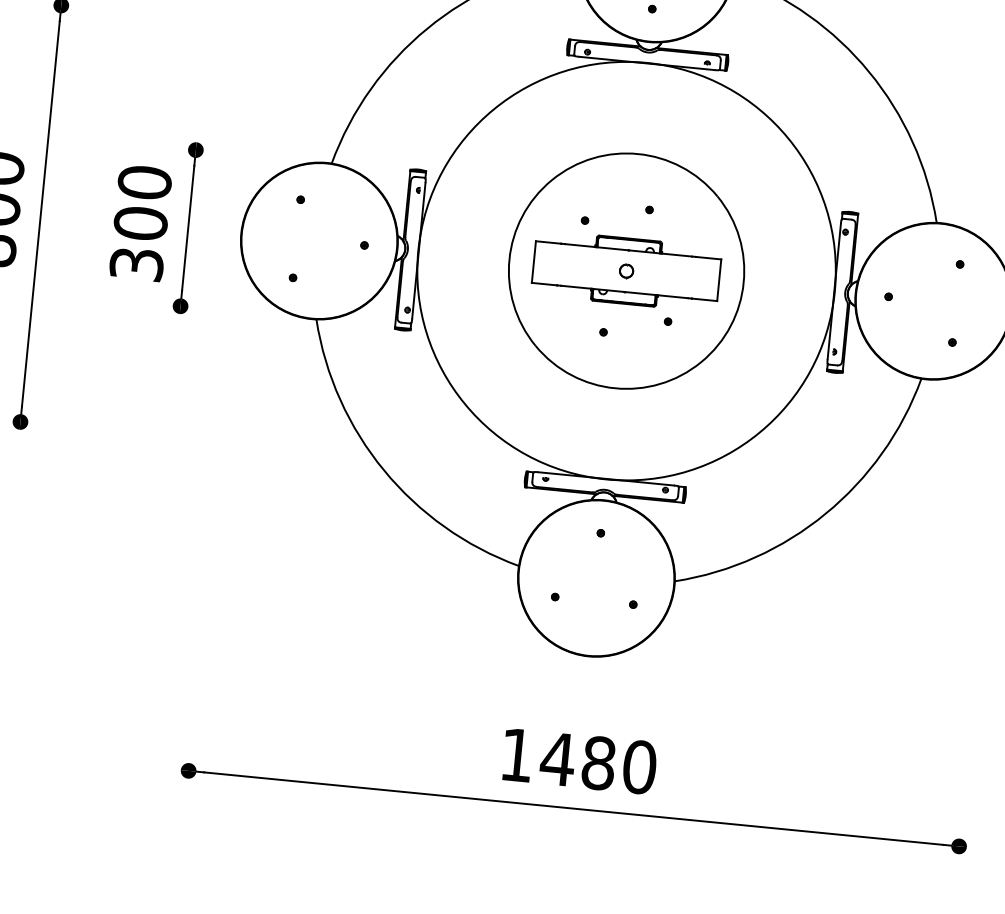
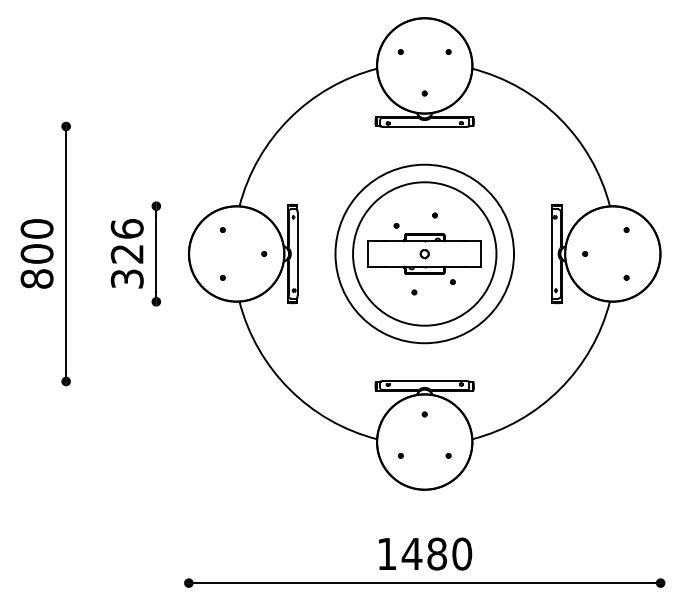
text: (141, 202) -> (126, 241), 300 -> 326
circle: (626, 270) -> (424, 253), size x0.7

